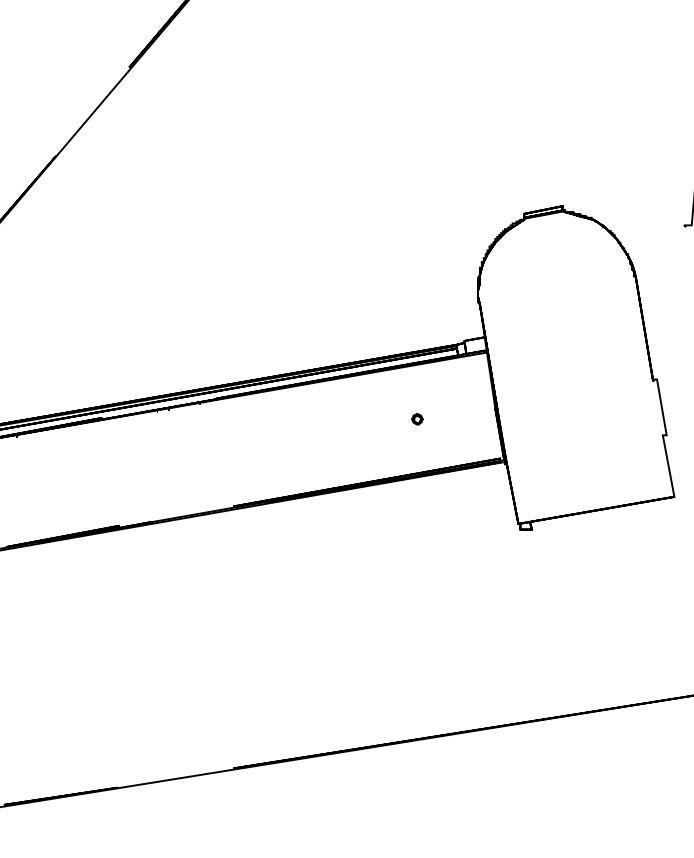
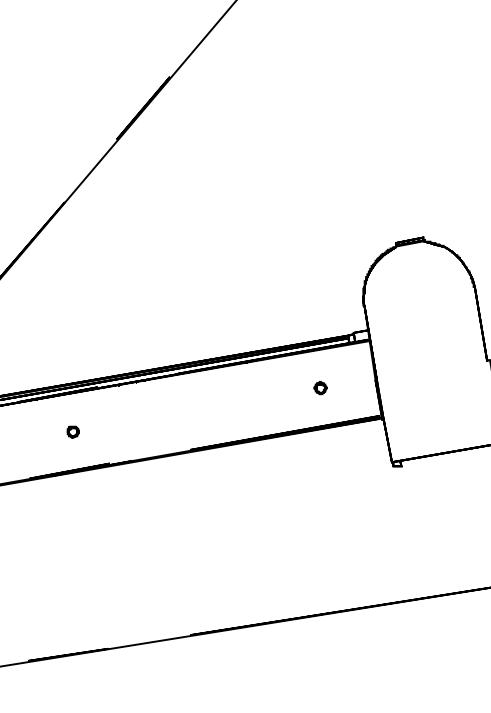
part: (417, 419) -> (320, 388), size x1.67
part: (66, 480) -> (72, 431), added

